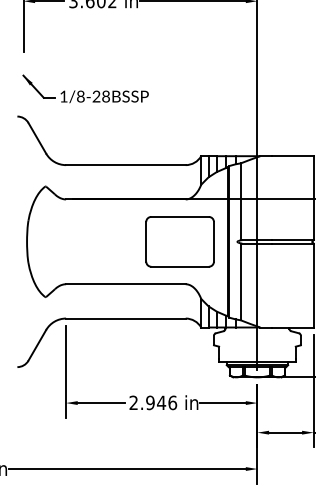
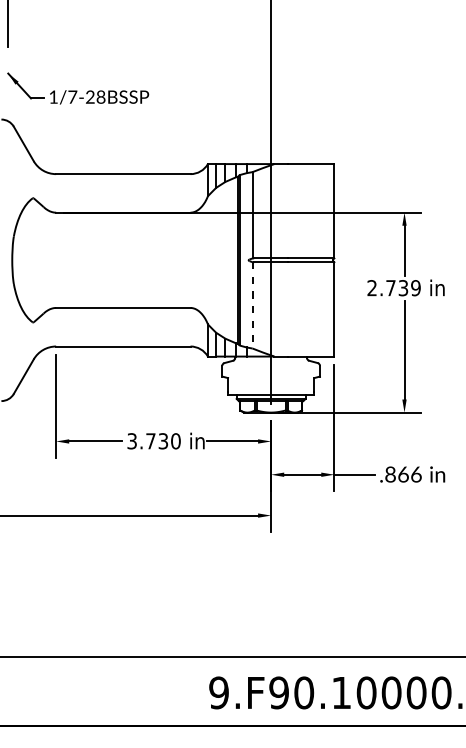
text: (80, 96) -> (72, 96), 1/8-28 -> 1/7-28
part: (180, 242) -> (184, 260), removed
line: (240, 282) -> (252, 305), solid -> dashed
text: (152, 403) -> (153, 441), 2.946 -> 3.730

